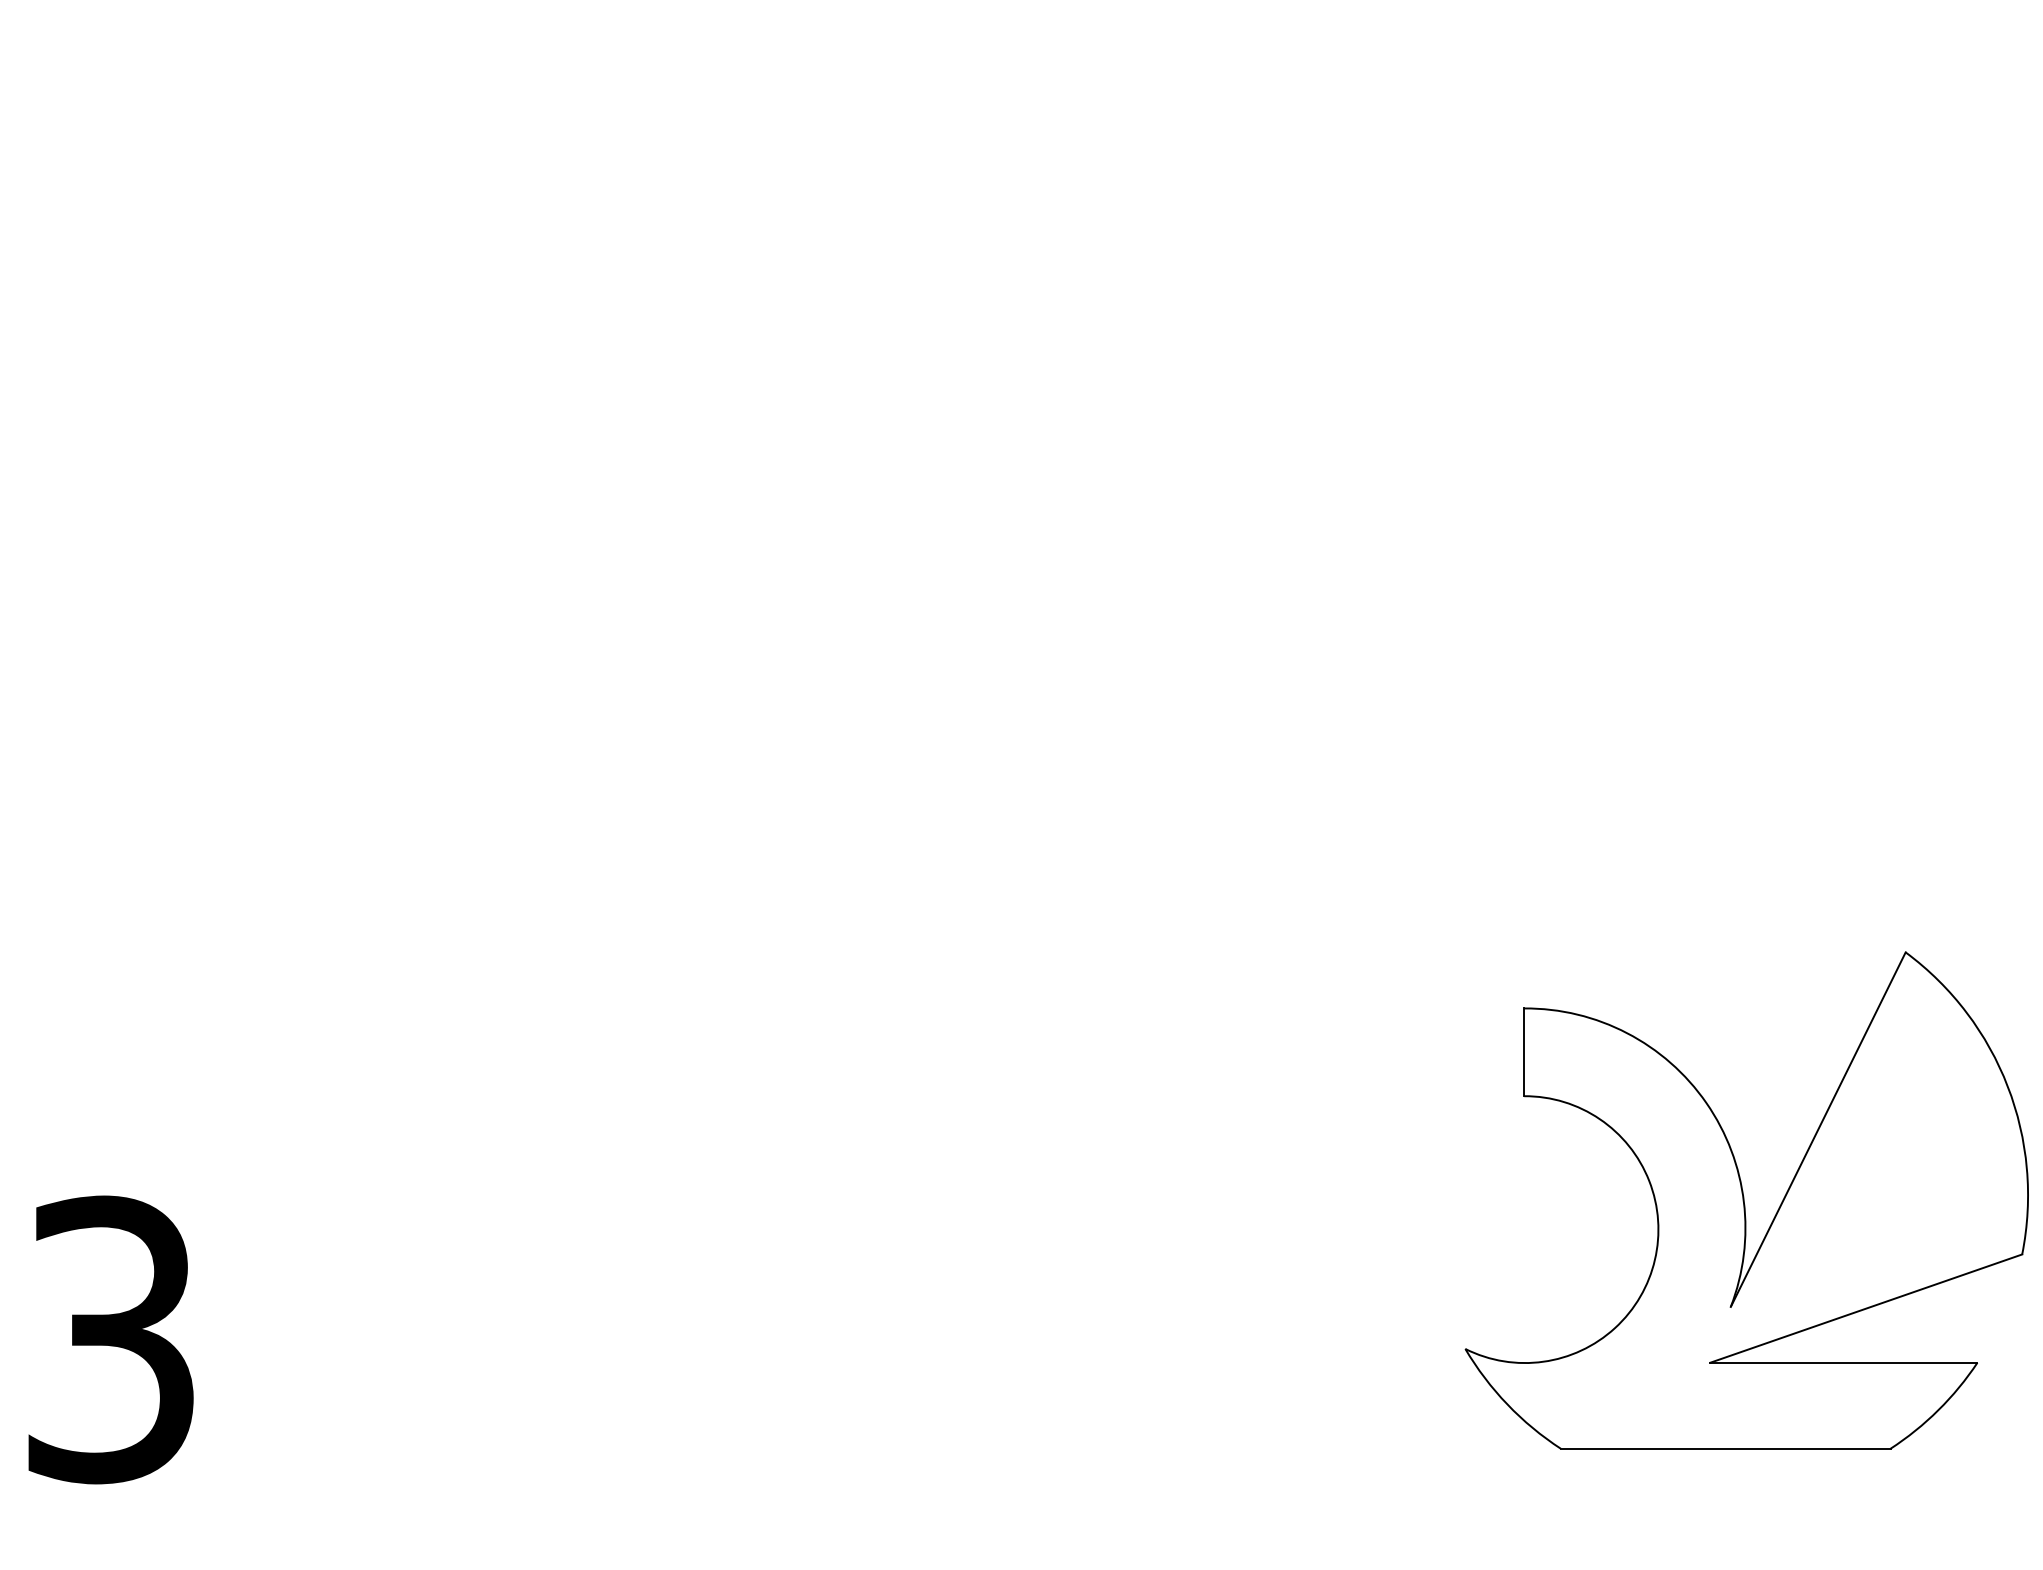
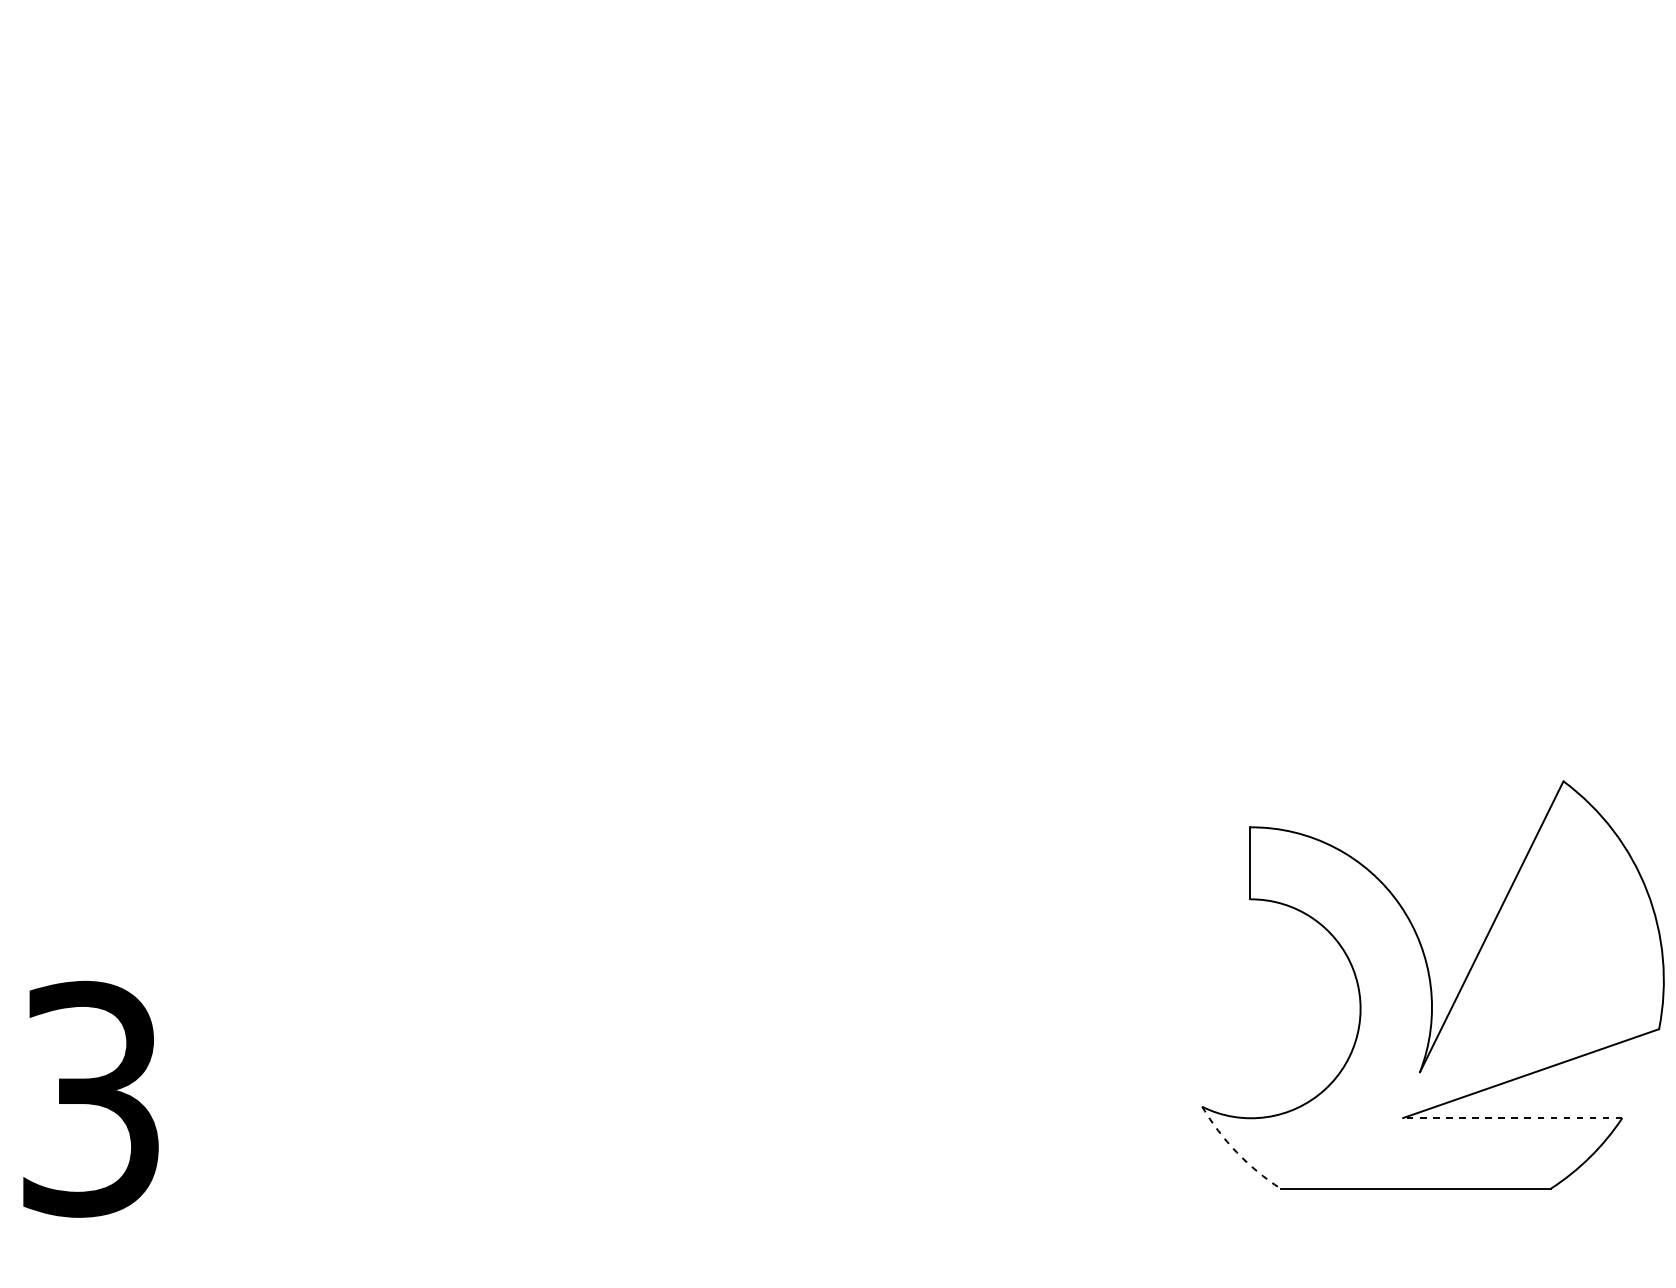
line: (1843, 1362) -> (1512, 1117), solid -> dashed
arc: (1507, 1404) -> (1236, 1152), solid -> dashed

